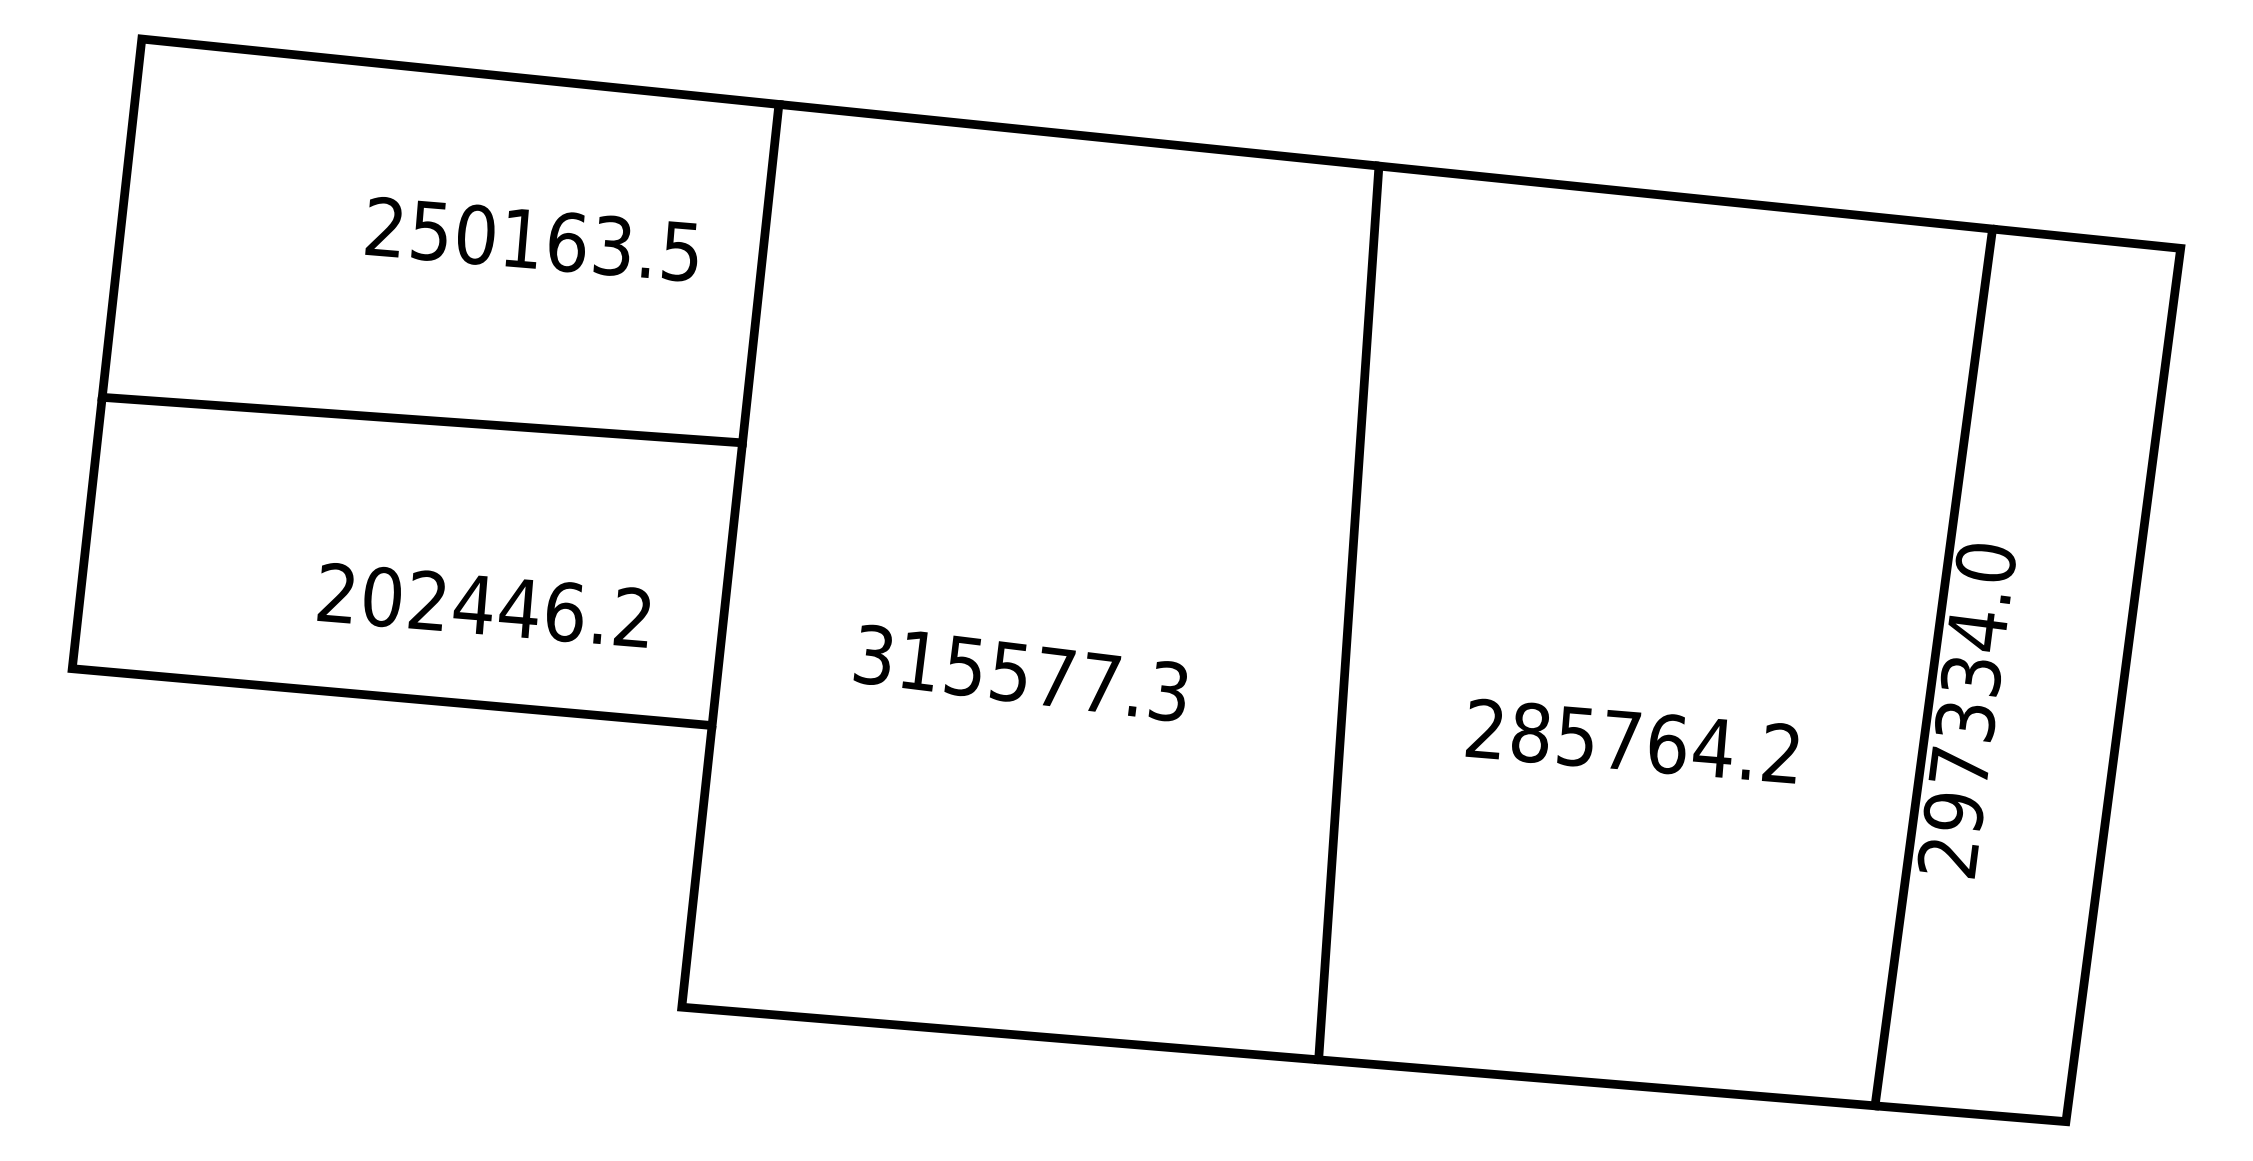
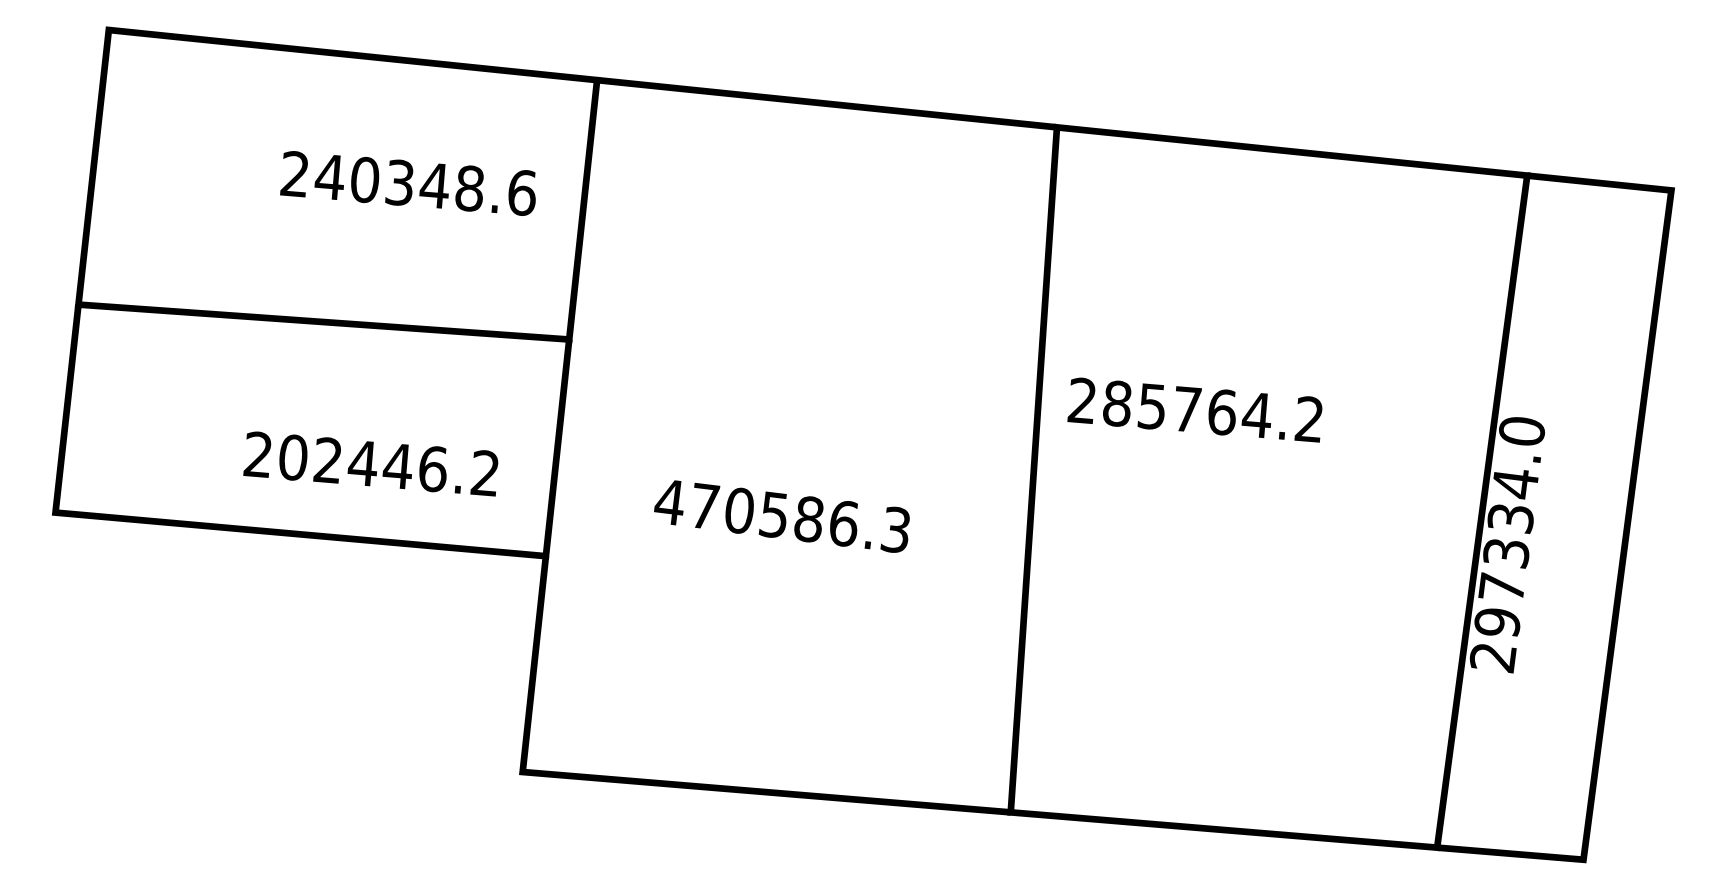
text: (553, 240) -> (424, 184), 250163.5 -> 240348.6
text: (986, 668) -> (756, 512), 315577.3 -> 470586.3
text: (1631, 740) -> (1194, 409), moved

